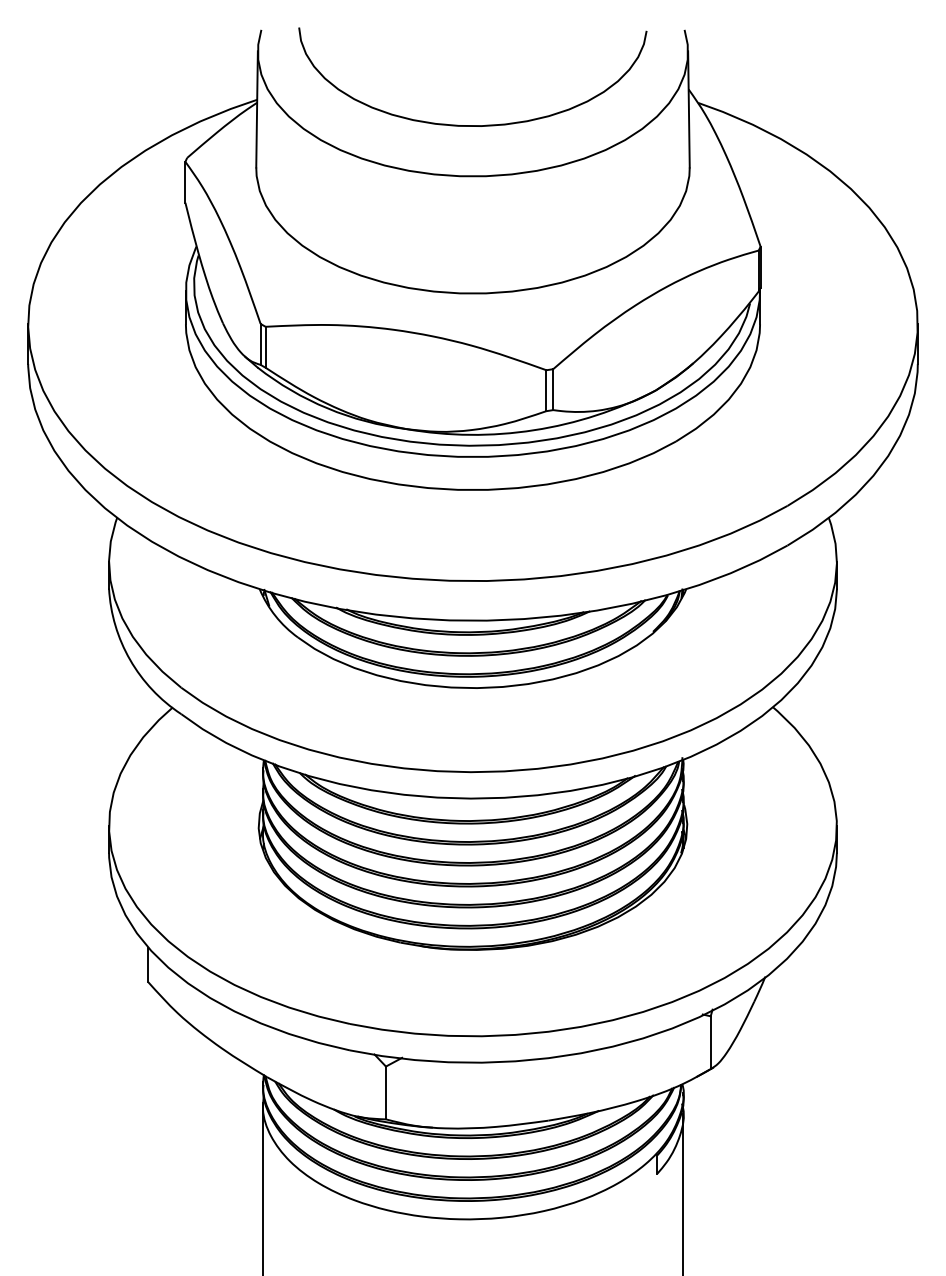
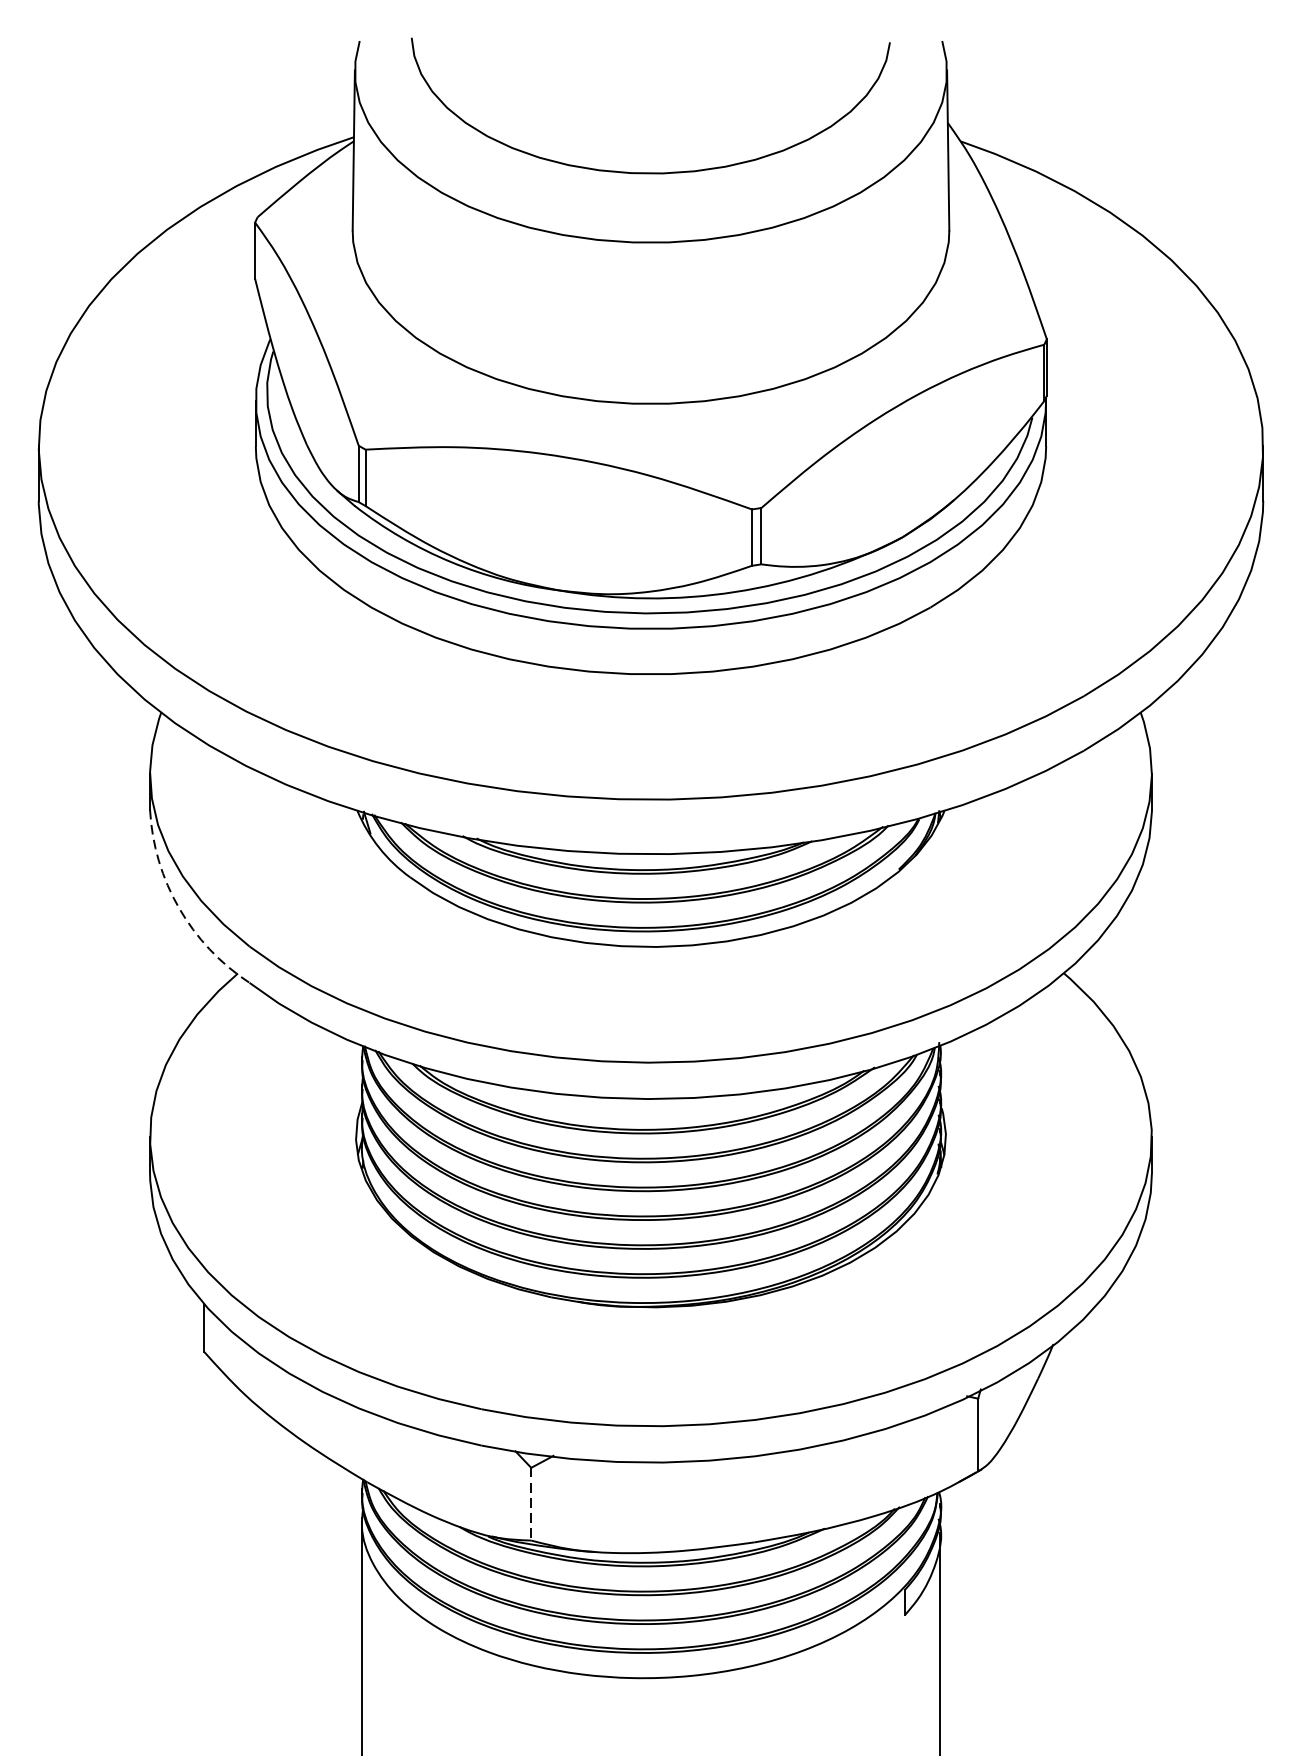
arc: (130, 659) -> (179, 907), solid -> dashed
line: (385, 1093) -> (530, 1504), solid -> dashed

